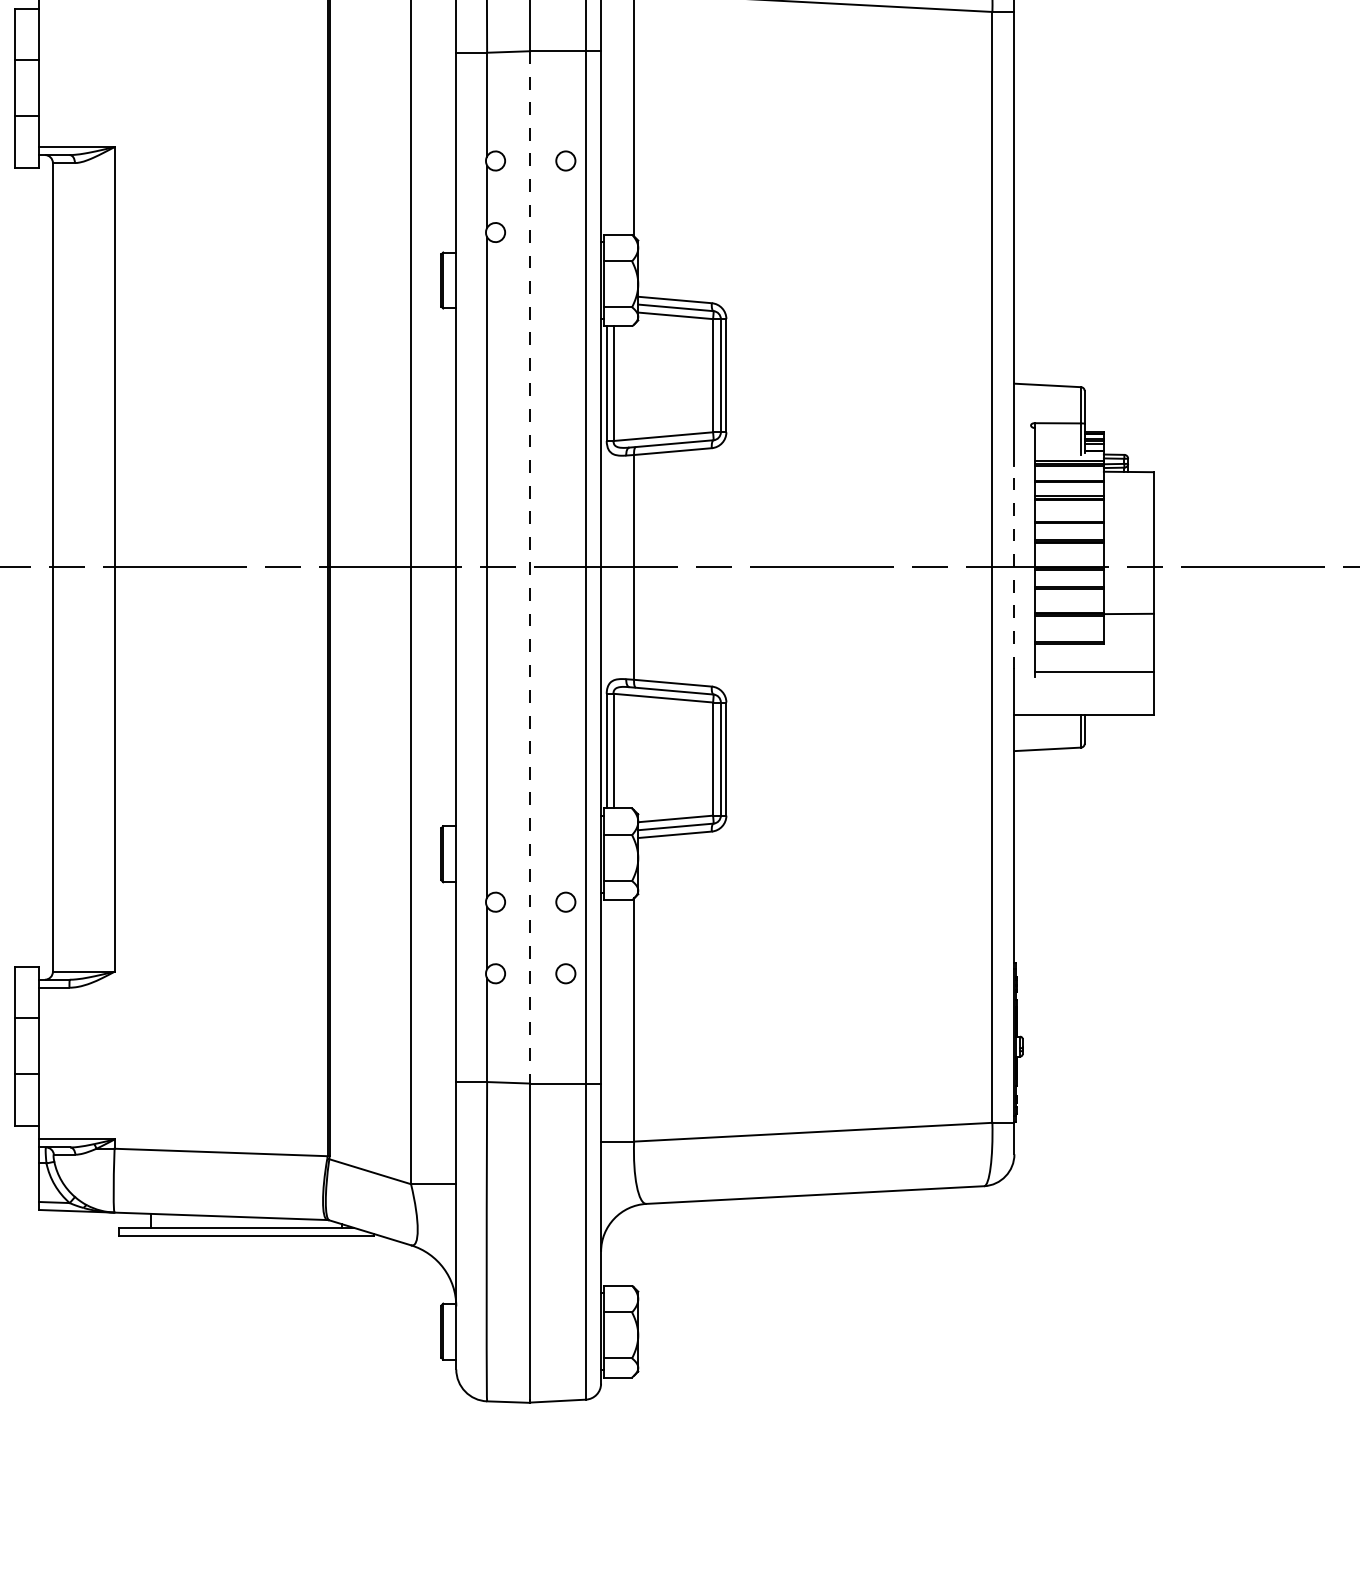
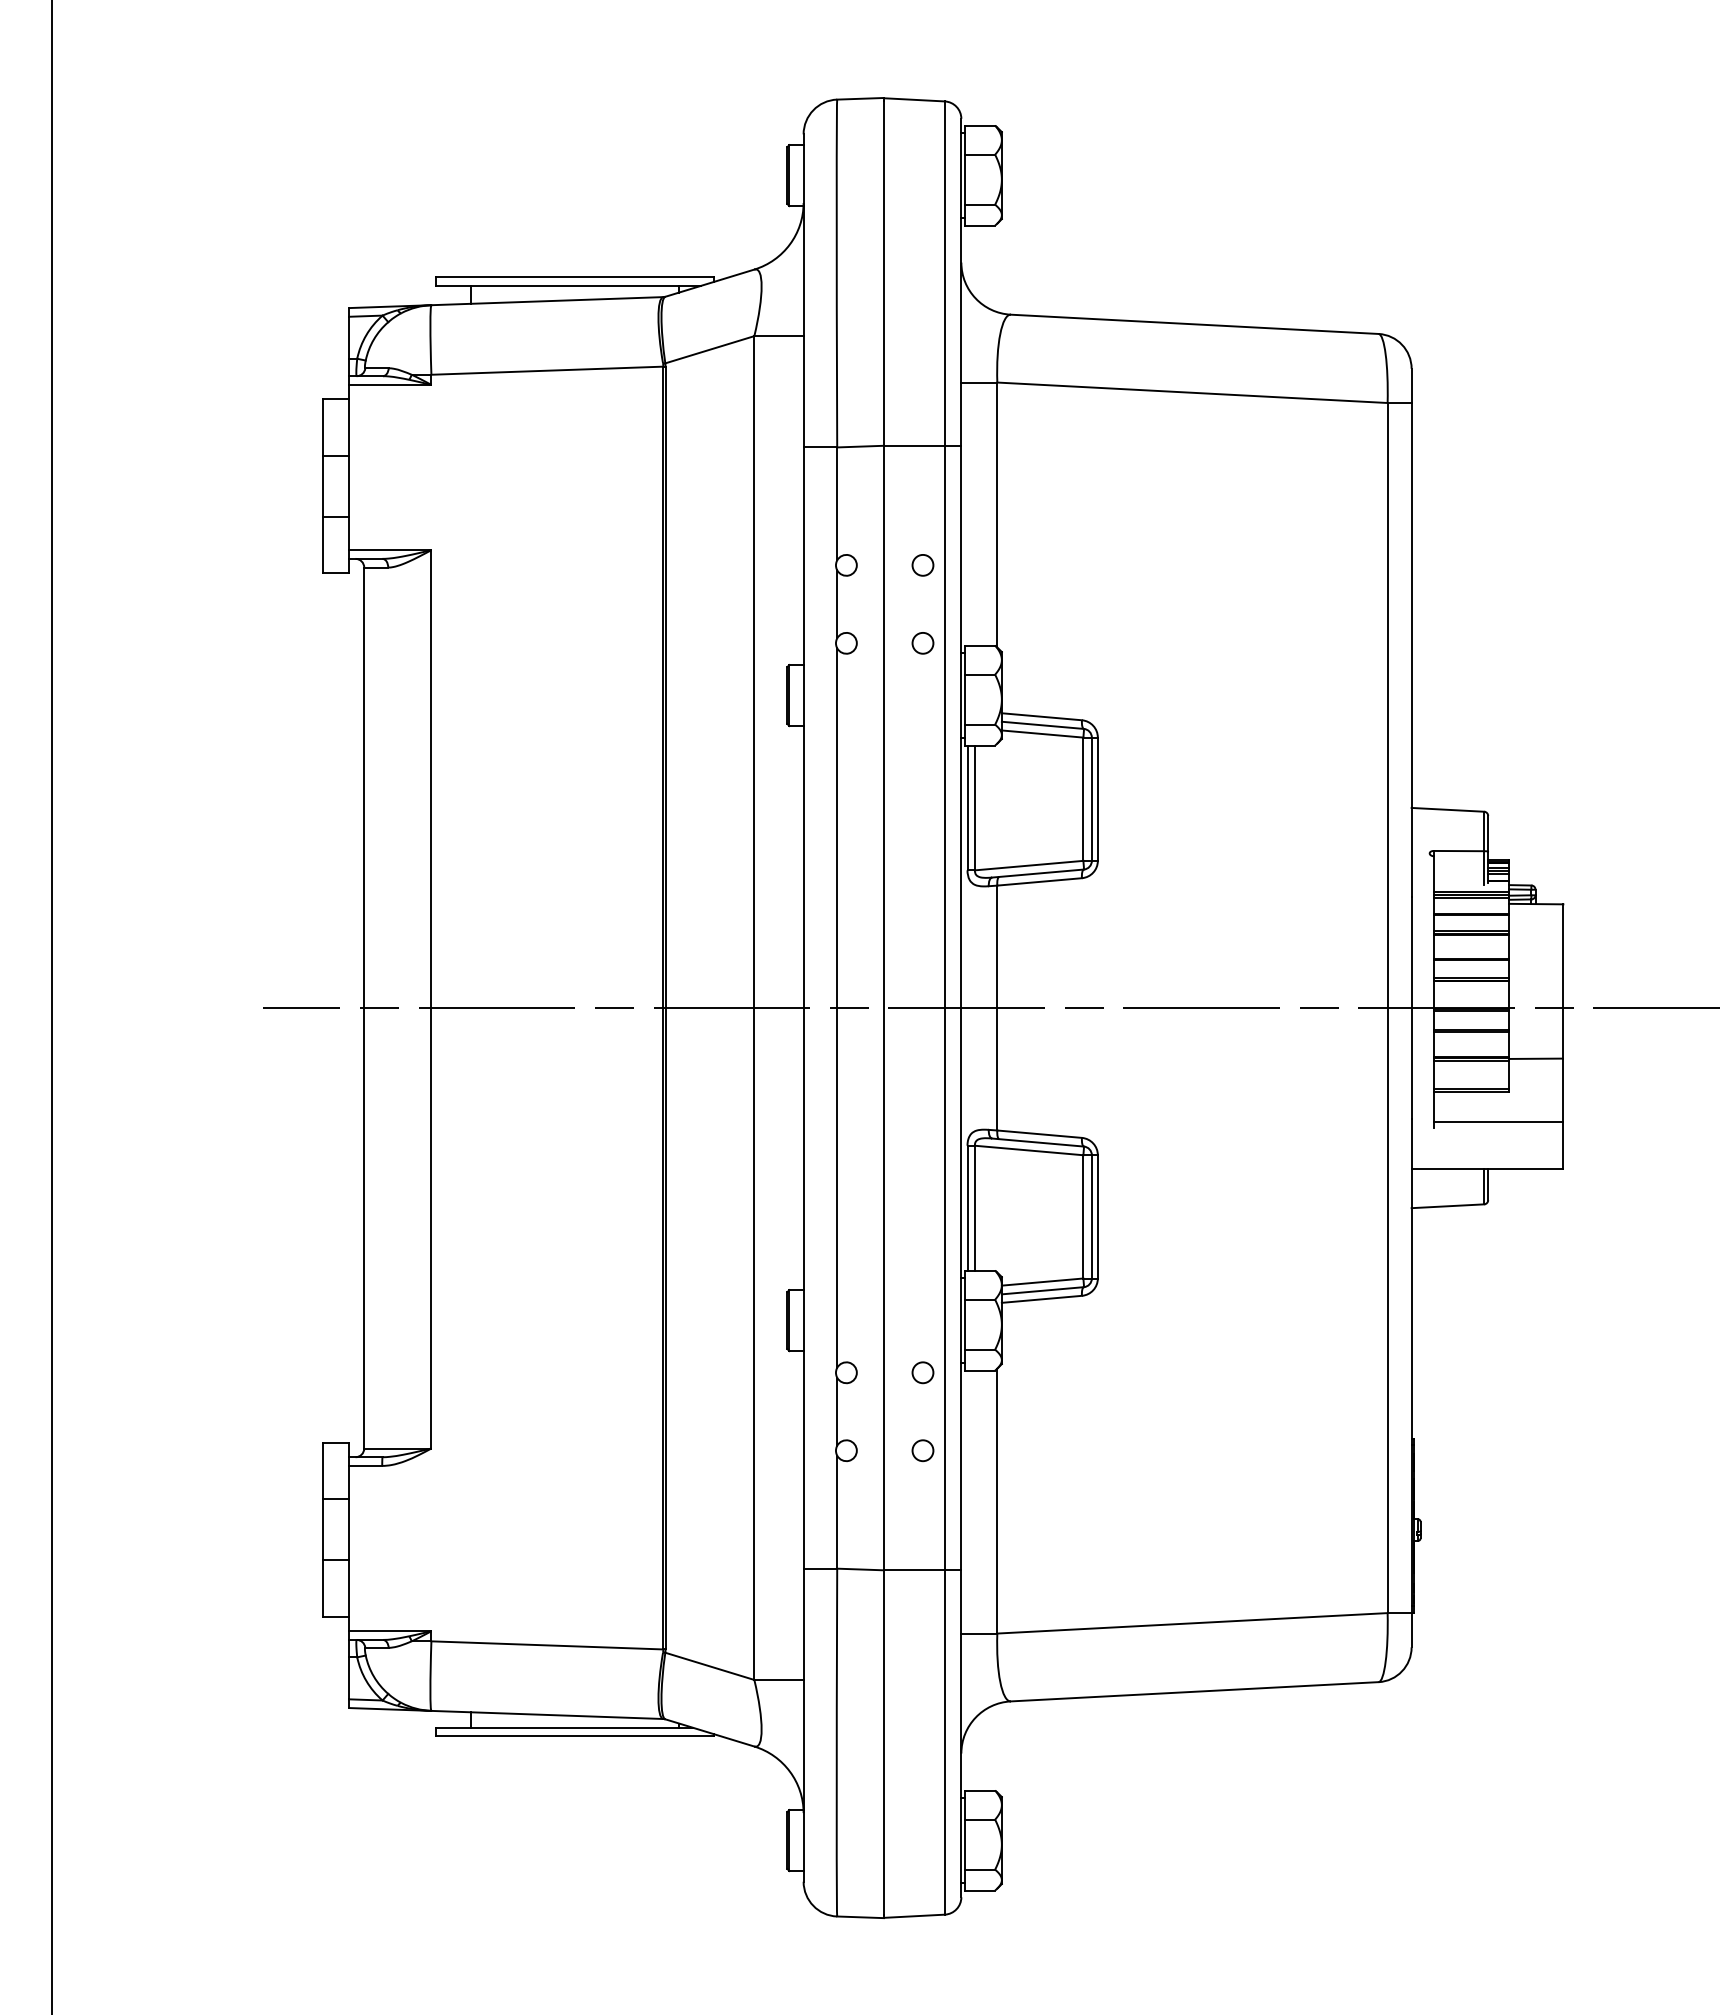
circle: (565, 232) -> (922, 643), added
line: (530, 567) -> (884, 1008), dashed -> solid
line: (1014, 567) -> (1411, 1008), dashed -> solid

